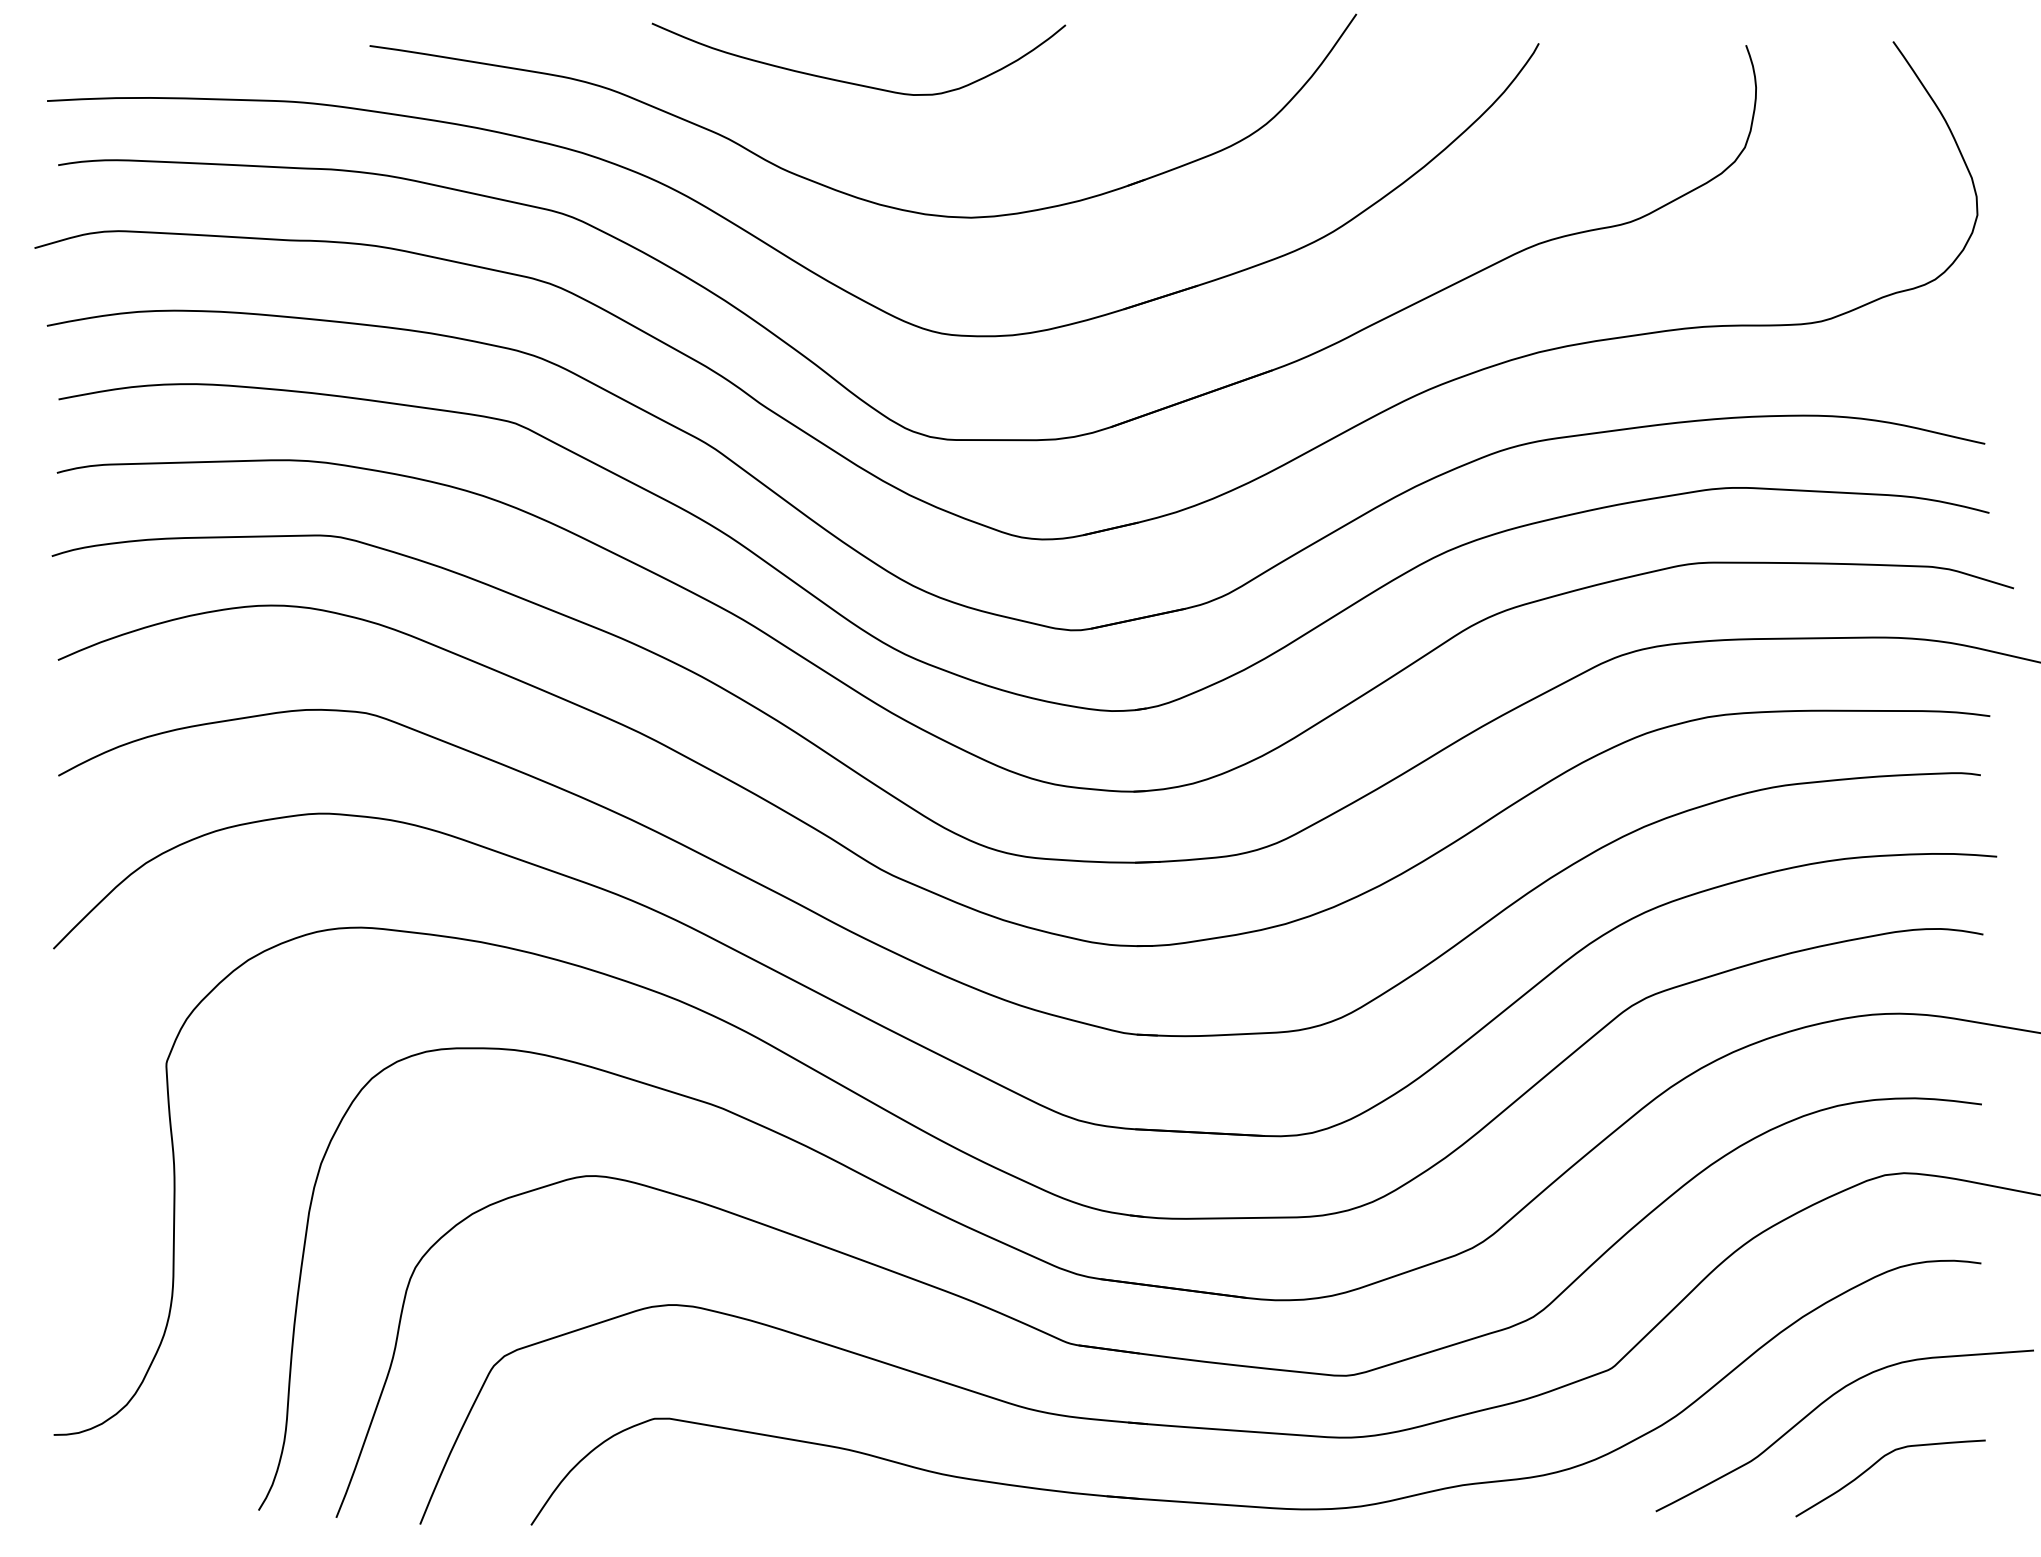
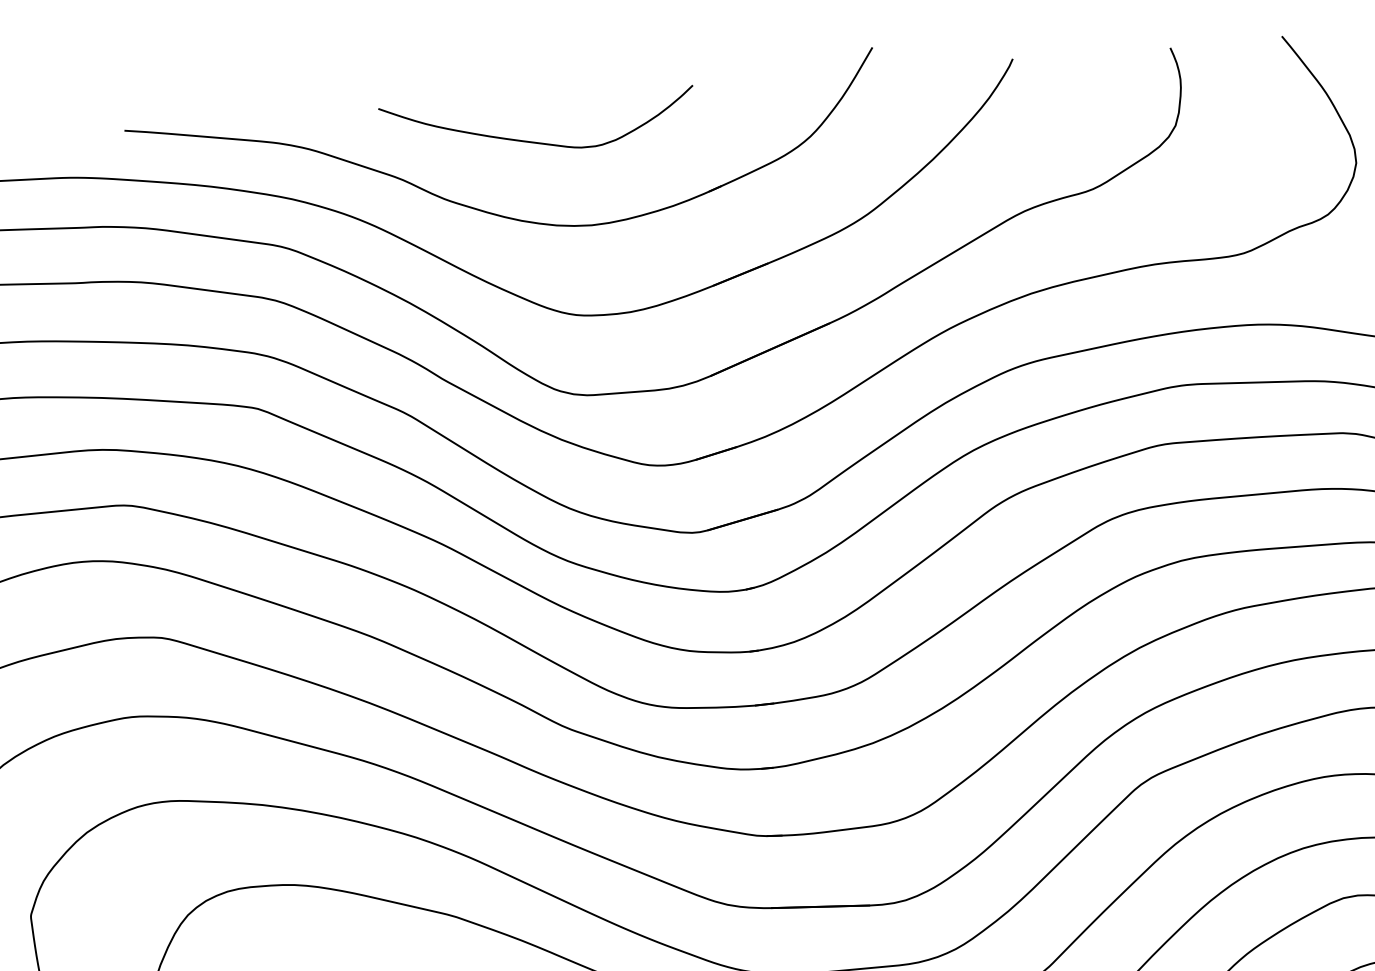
curve: (852, 82) -> (534, 141), moved

